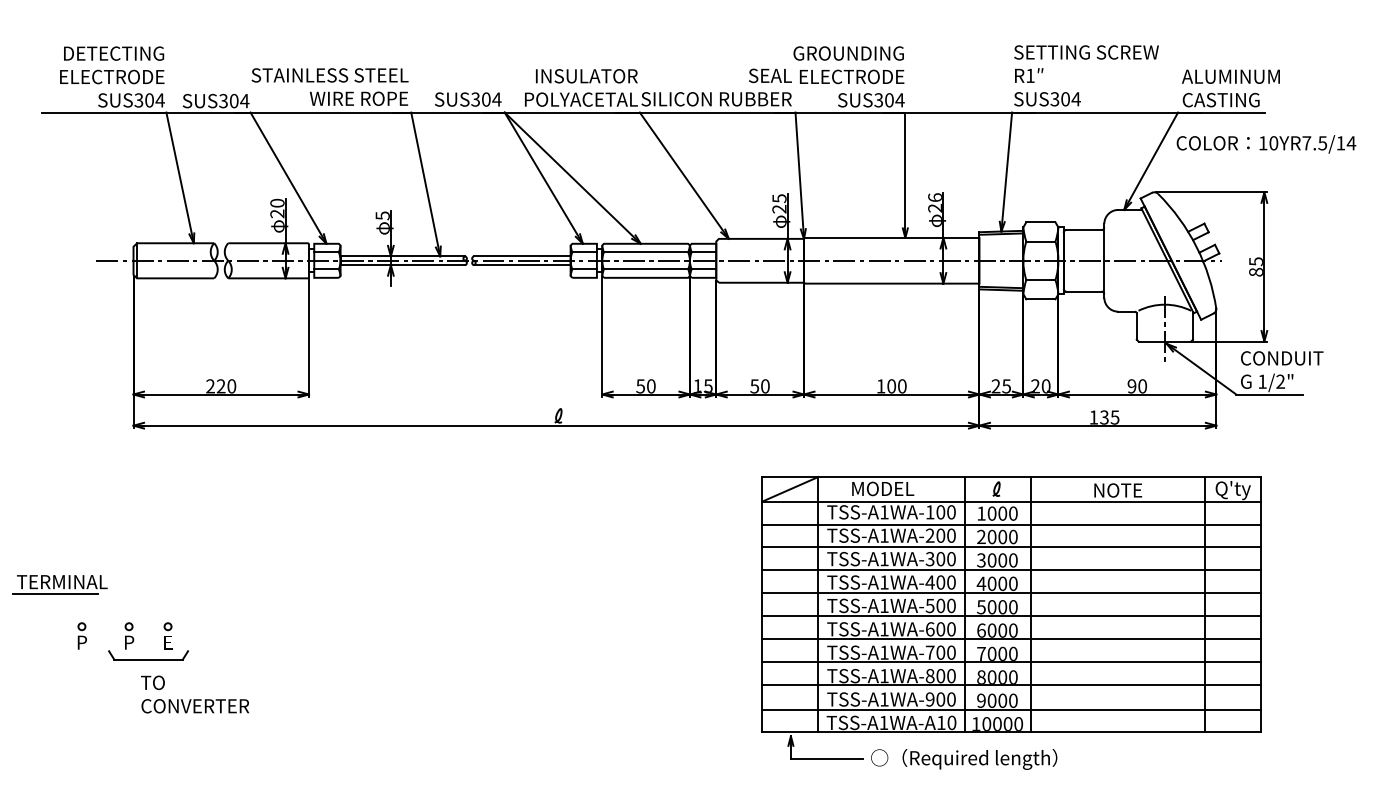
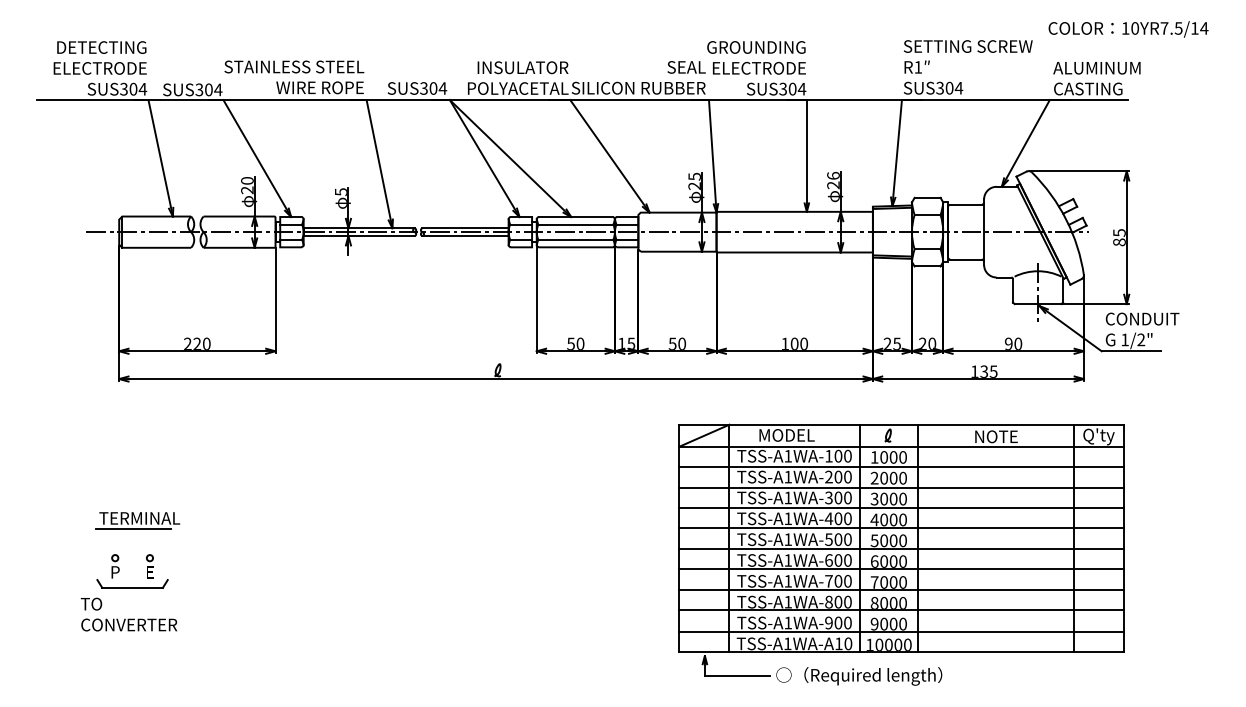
text: (1266, 144) -> (1128, 29), moved
part: (59, 584) -> (137, 520), moved
part: (82, 636) -> (73, 566), removed
text: (194, 694) -> (128, 614), moved

